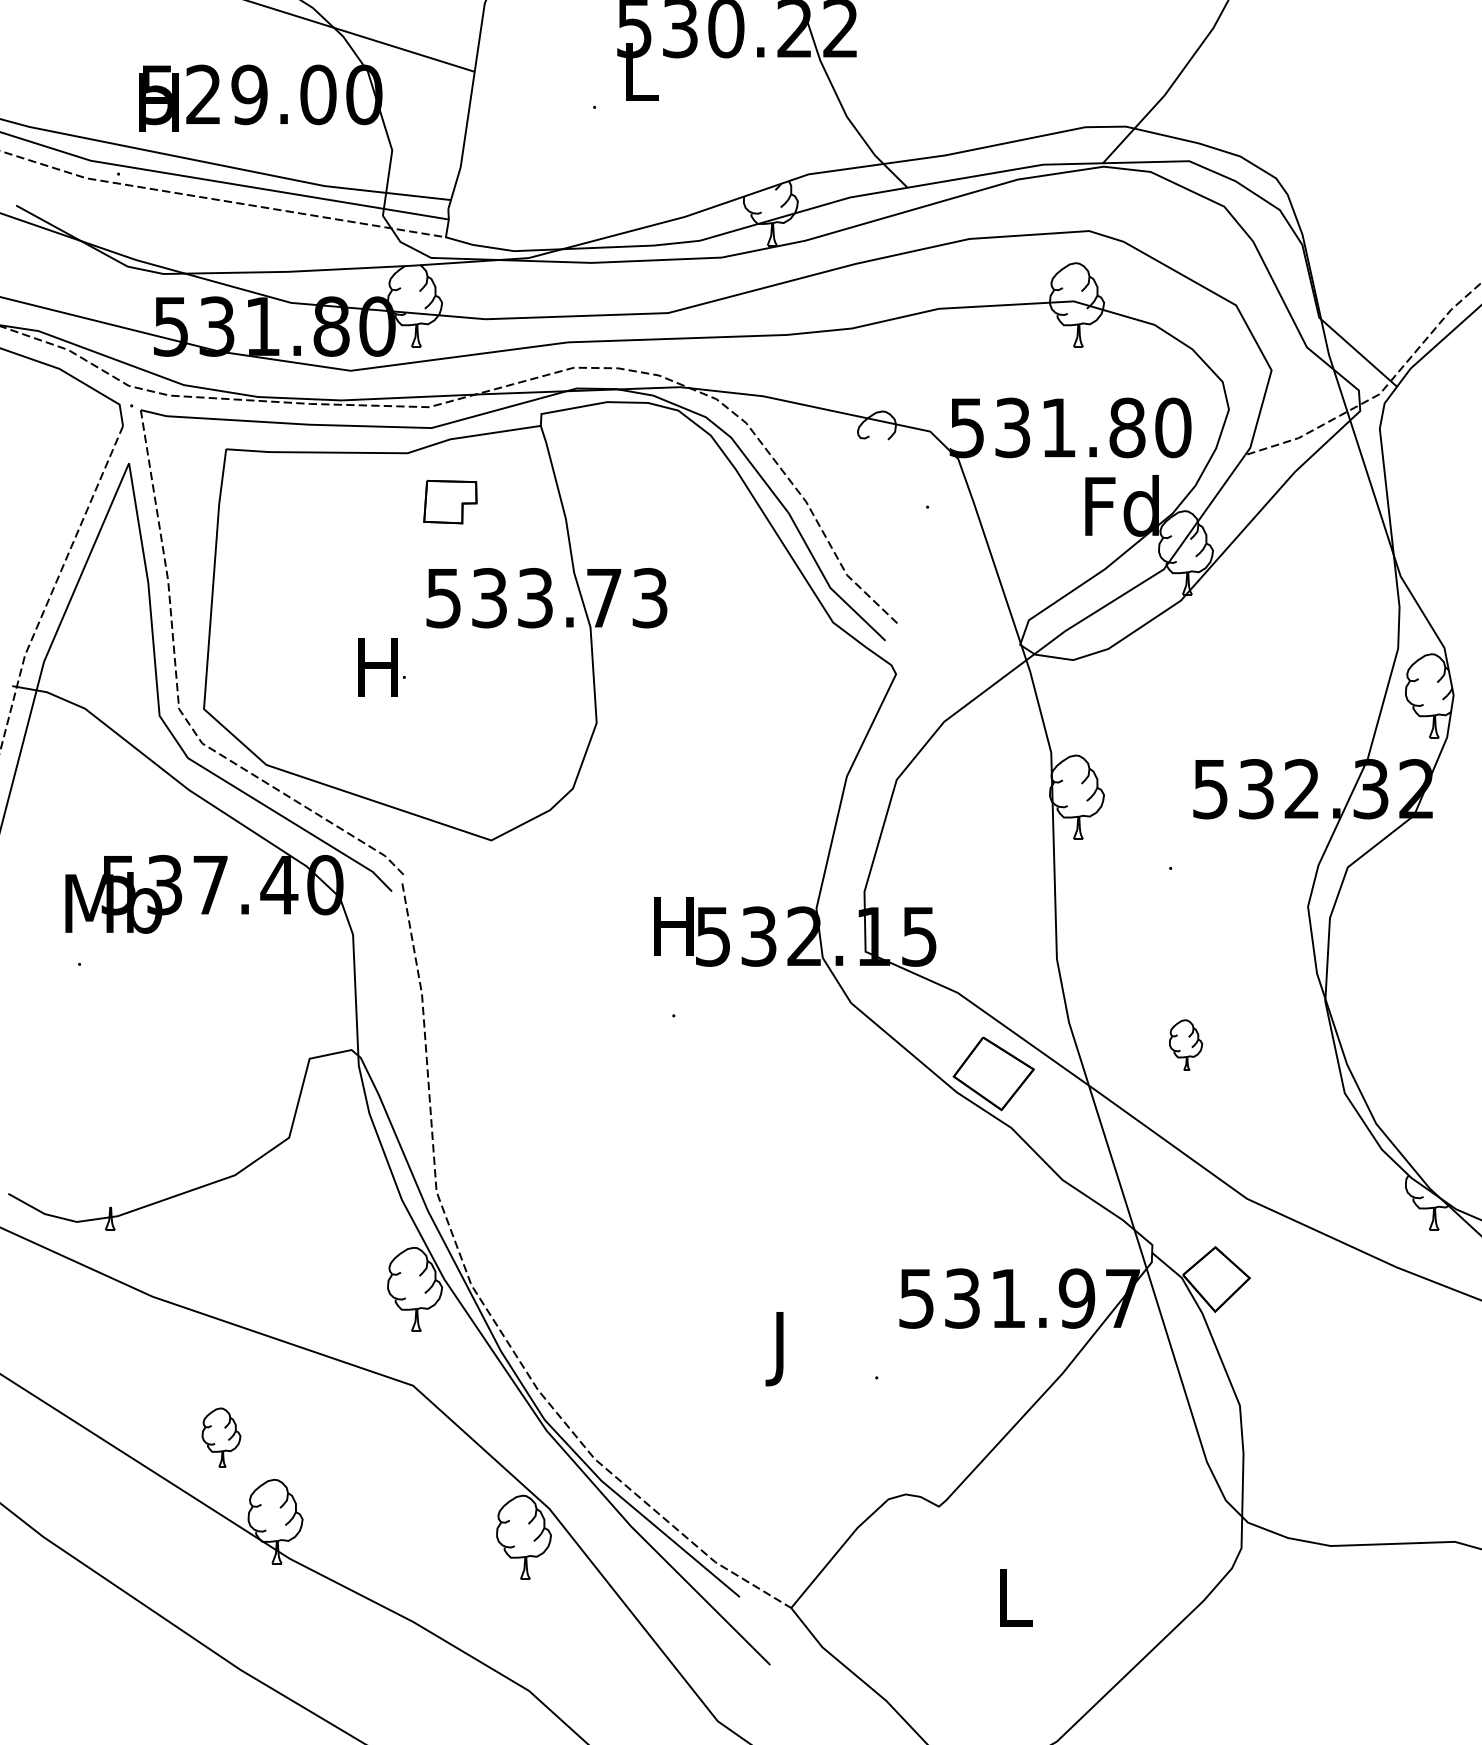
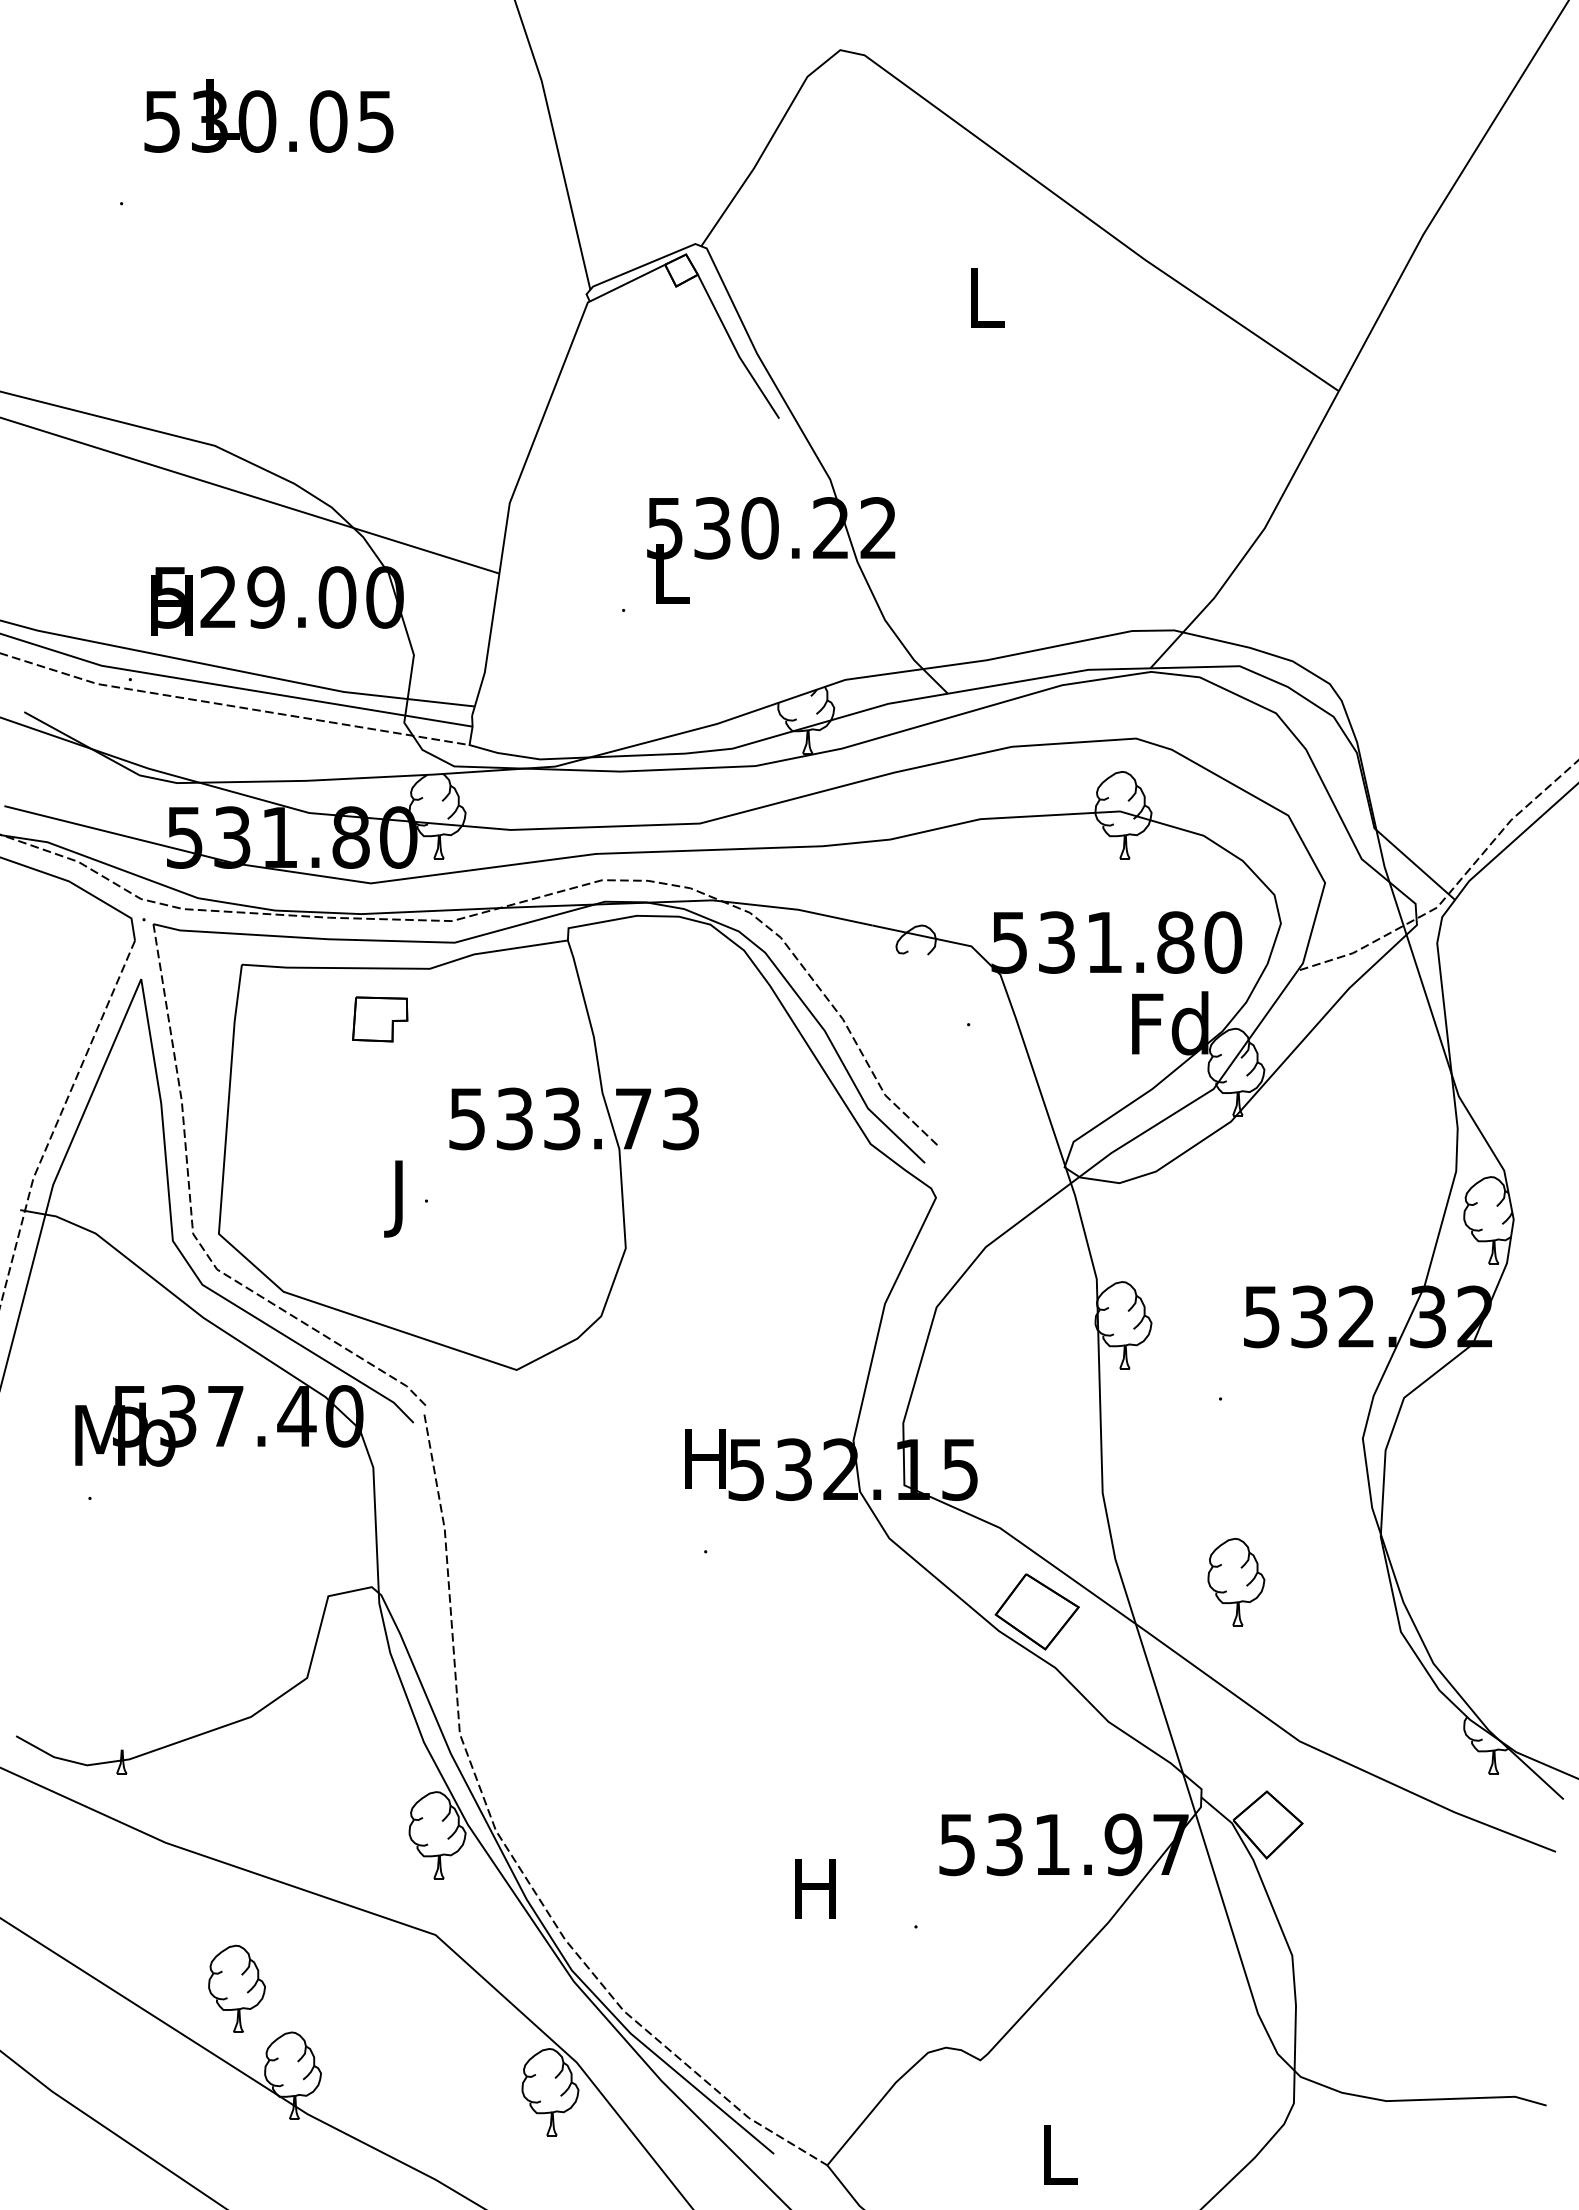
part: (450, 502) -> (380, 1019), moved
text: (377, 674) -> (398, 1198), H -> J
part: (1186, 1045) -> (1236, 1582), size x1.67
text: (779, 1348) -> (815, 1896), J -> H
part: (220, 1437) -> (236, 1988), size x1.43

